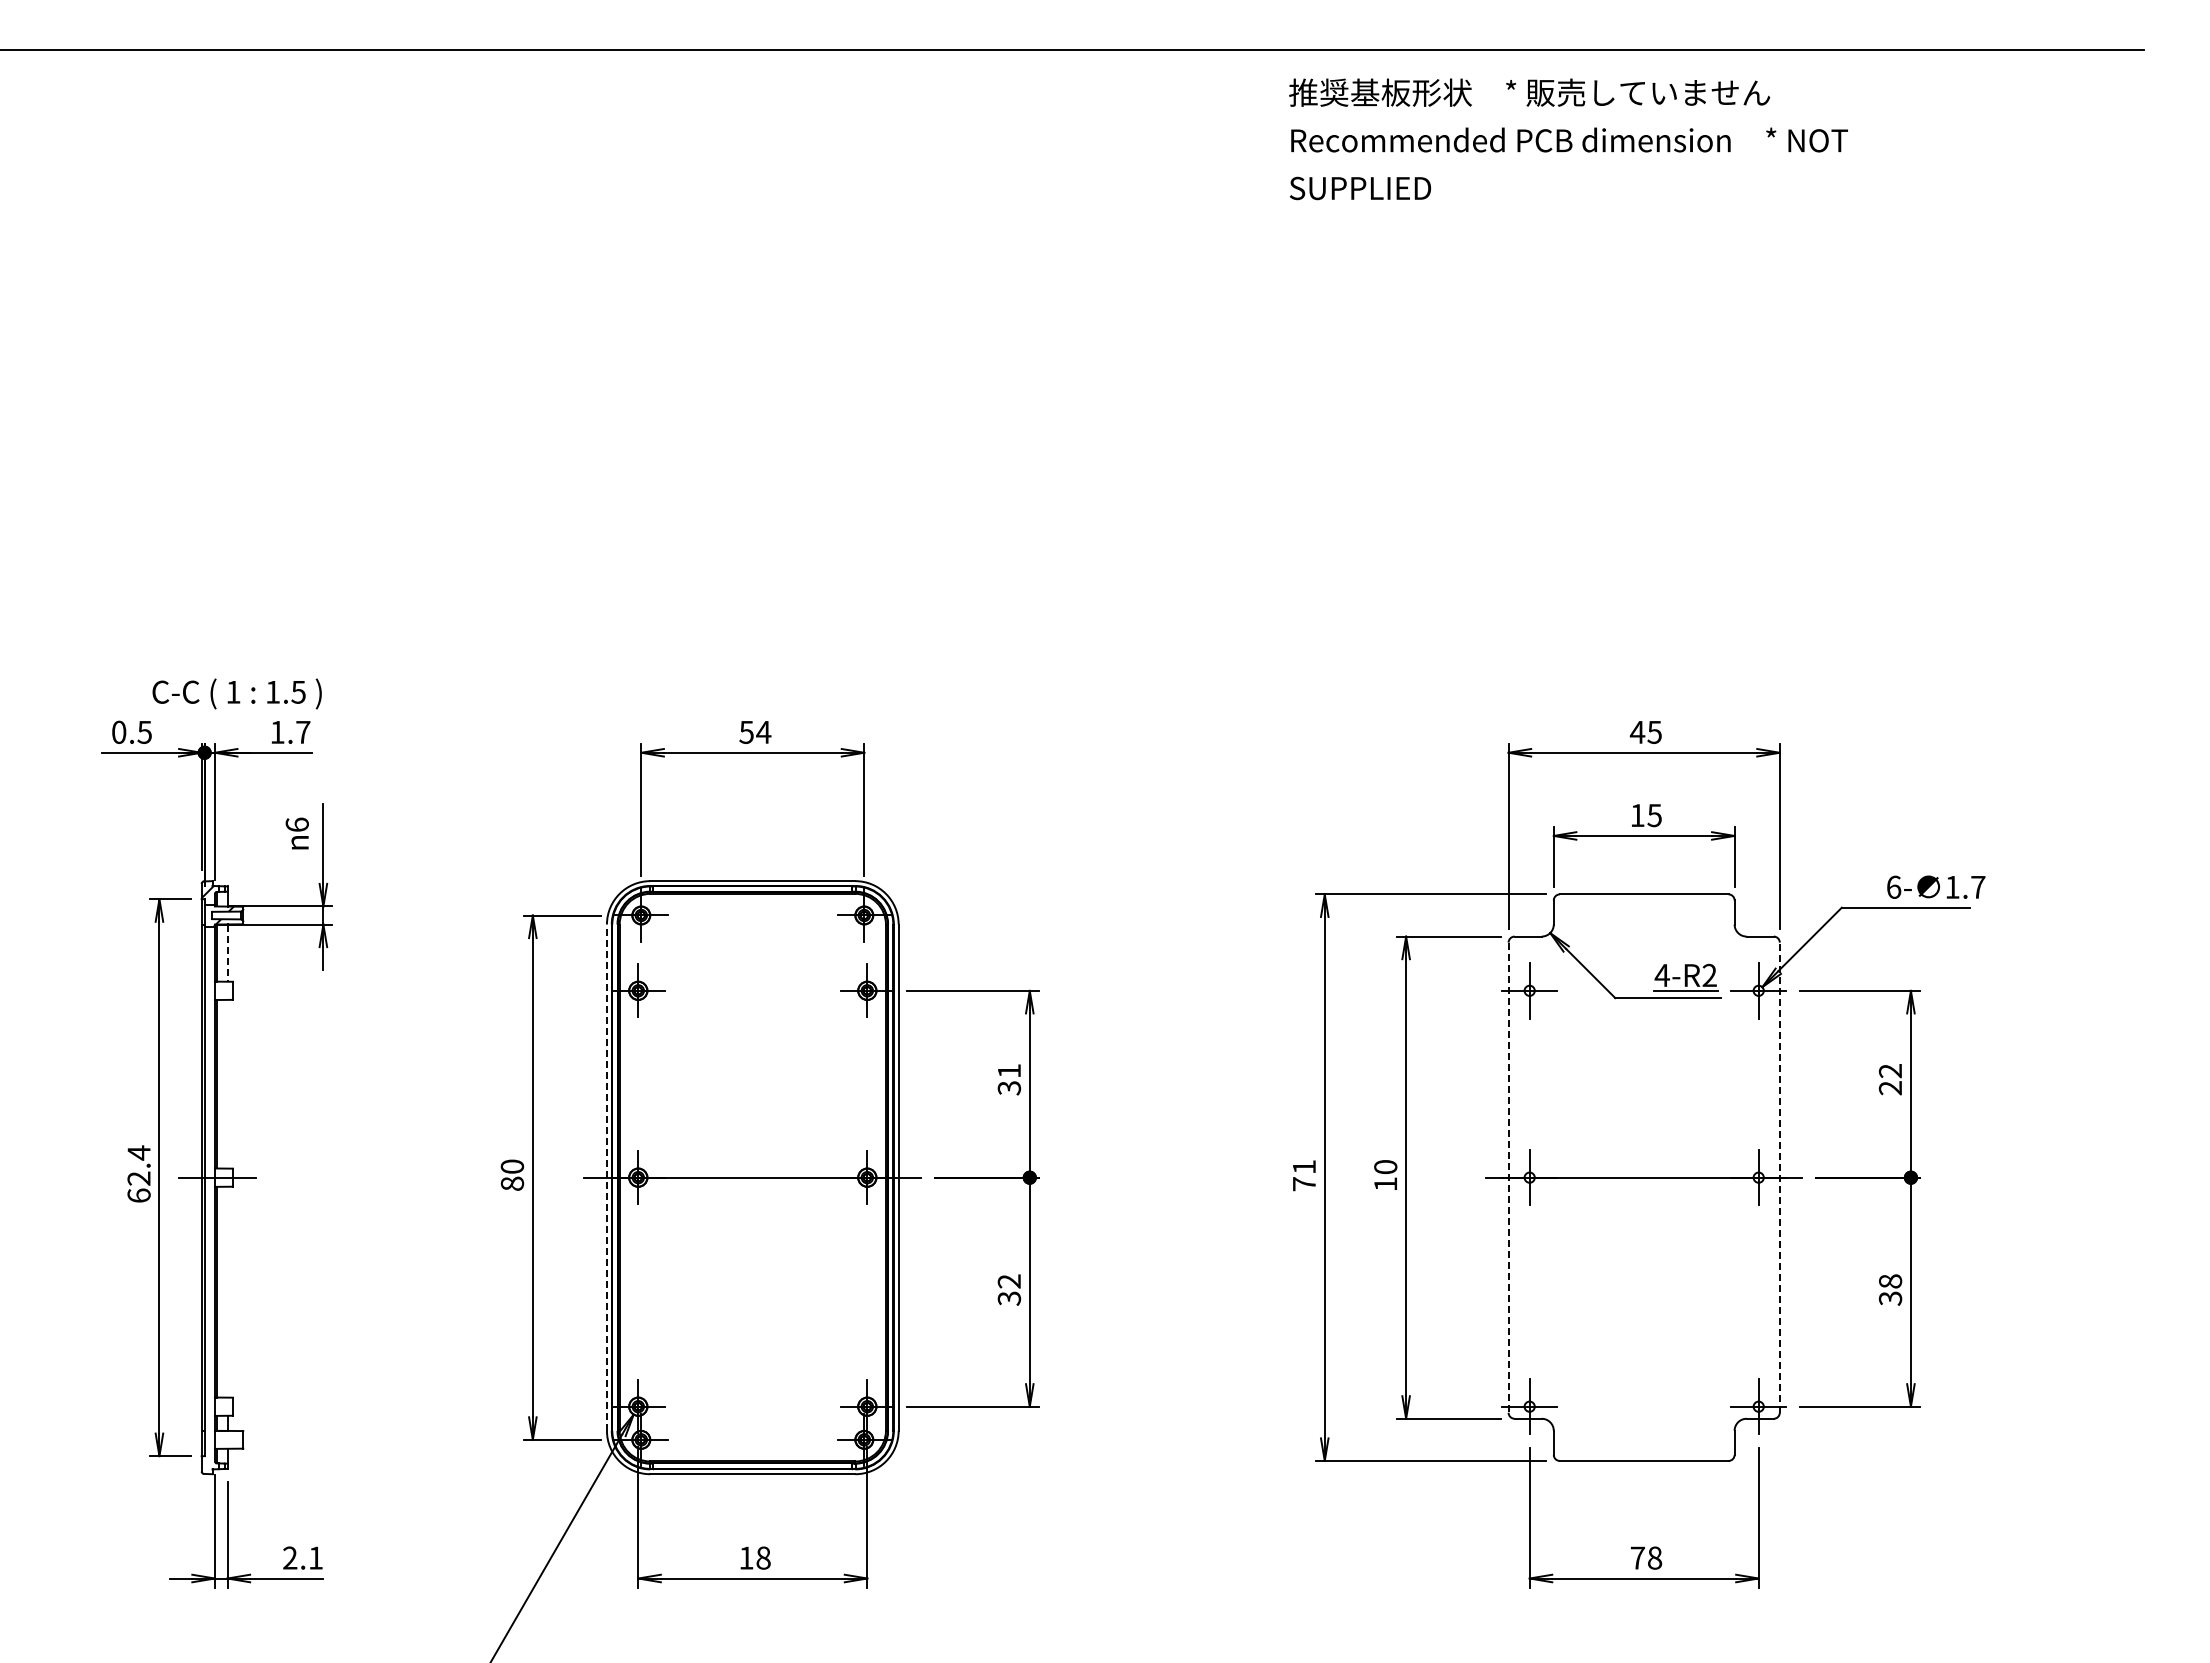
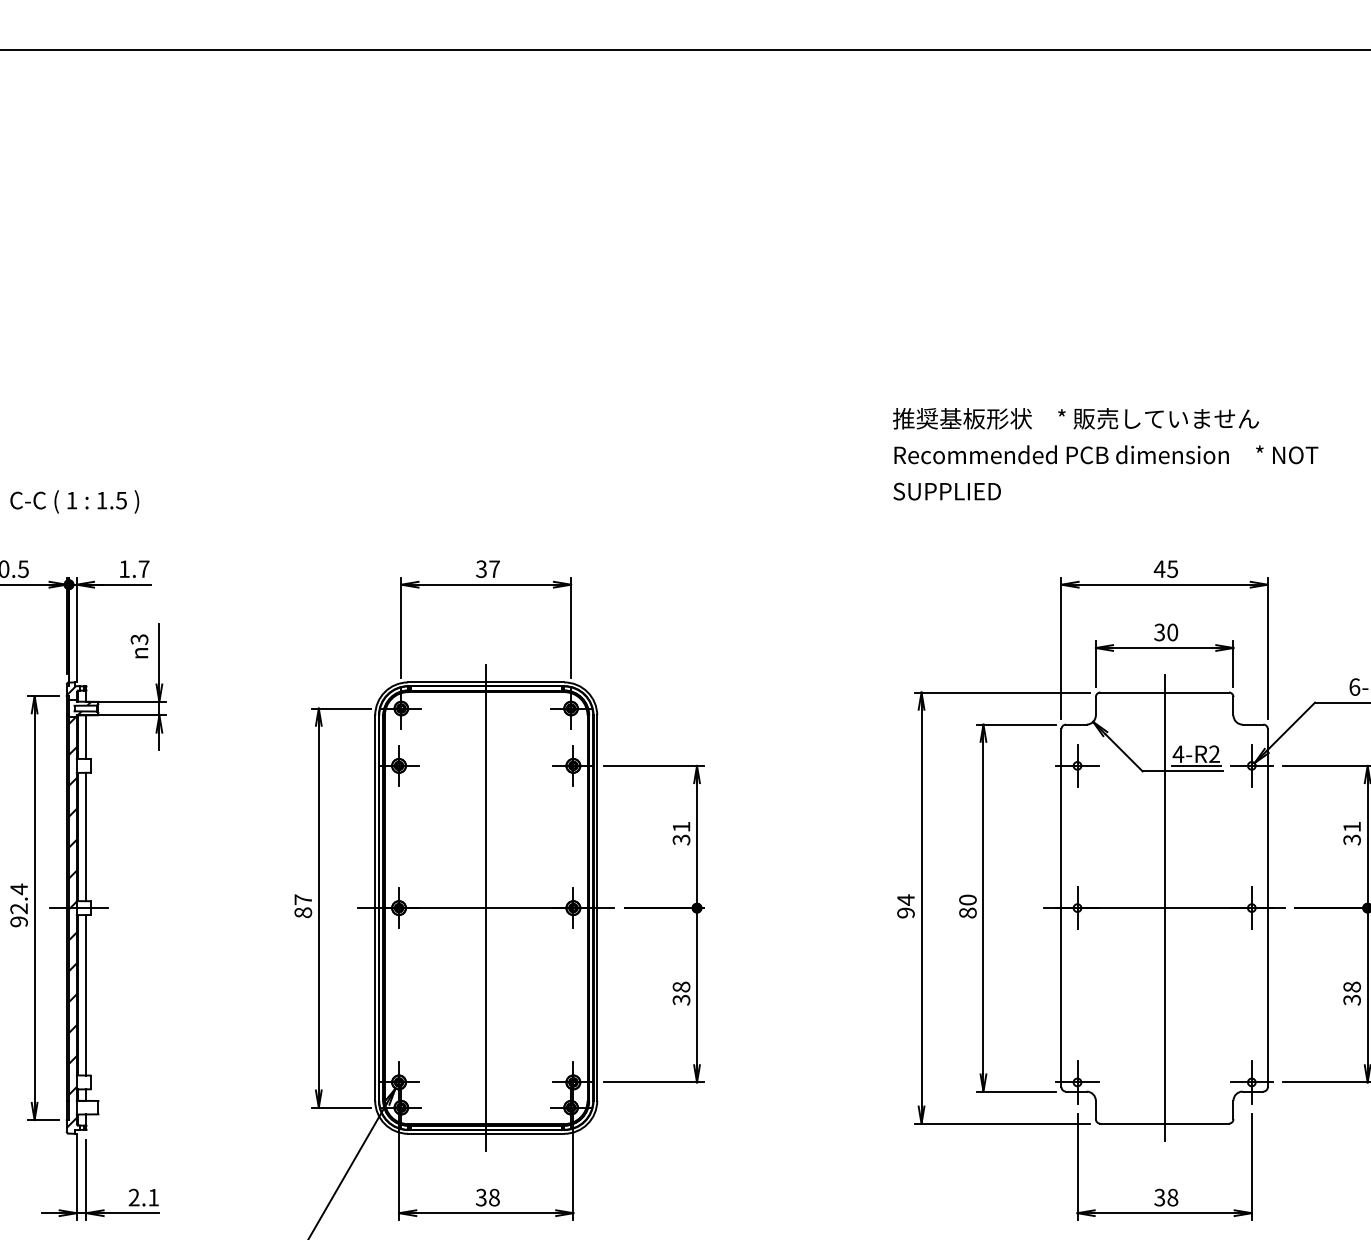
text: (1568, 139) -> (1105, 454), moved
text: (236, 693) -> (74, 501), moved
text: (755, 731) -> (488, 568), 54 -> 37
text: (1645, 815) -> (1165, 632), 15 -> 30
text: (296, 824) -> (138, 639), n6 -> n3
line: (227, 953) -> (86, 737), dashed -> solid
text: (1890, 1079) -> (1352, 833), 22 -> 31
line: (227, 1083) -> (86, 836), added
text: (512, 1166) -> (303, 899), 80 -> 87
text: (1303, 1175) -> (905, 906), 71 -> 94
line: (606, 1177) -> (374, 907), dashed -> solid
line: (752, 1177) -> (485, 907), added
line: (1644, 1177) -> (1164, 907), added
line: (1779, 1177) -> (1267, 907), dashed -> solid
line: (1508, 1178) -> (1061, 908), dashed -> solid
text: (1385, 1184) -> (967, 913), 10 -> 80
text: (138, 1195) -> (18, 921), 62.4 -> 92.4
hatch: (207, 1196) -> (71, 922), added
text: (1009, 1281) -> (681, 987), 32 -> 38
line: (227, 1291) -> (86, 994), added
text: (746, 1557) -> (481, 1197), 18 -> 38
text: (1637, 1557) -> (1159, 1197), 78 -> 38

